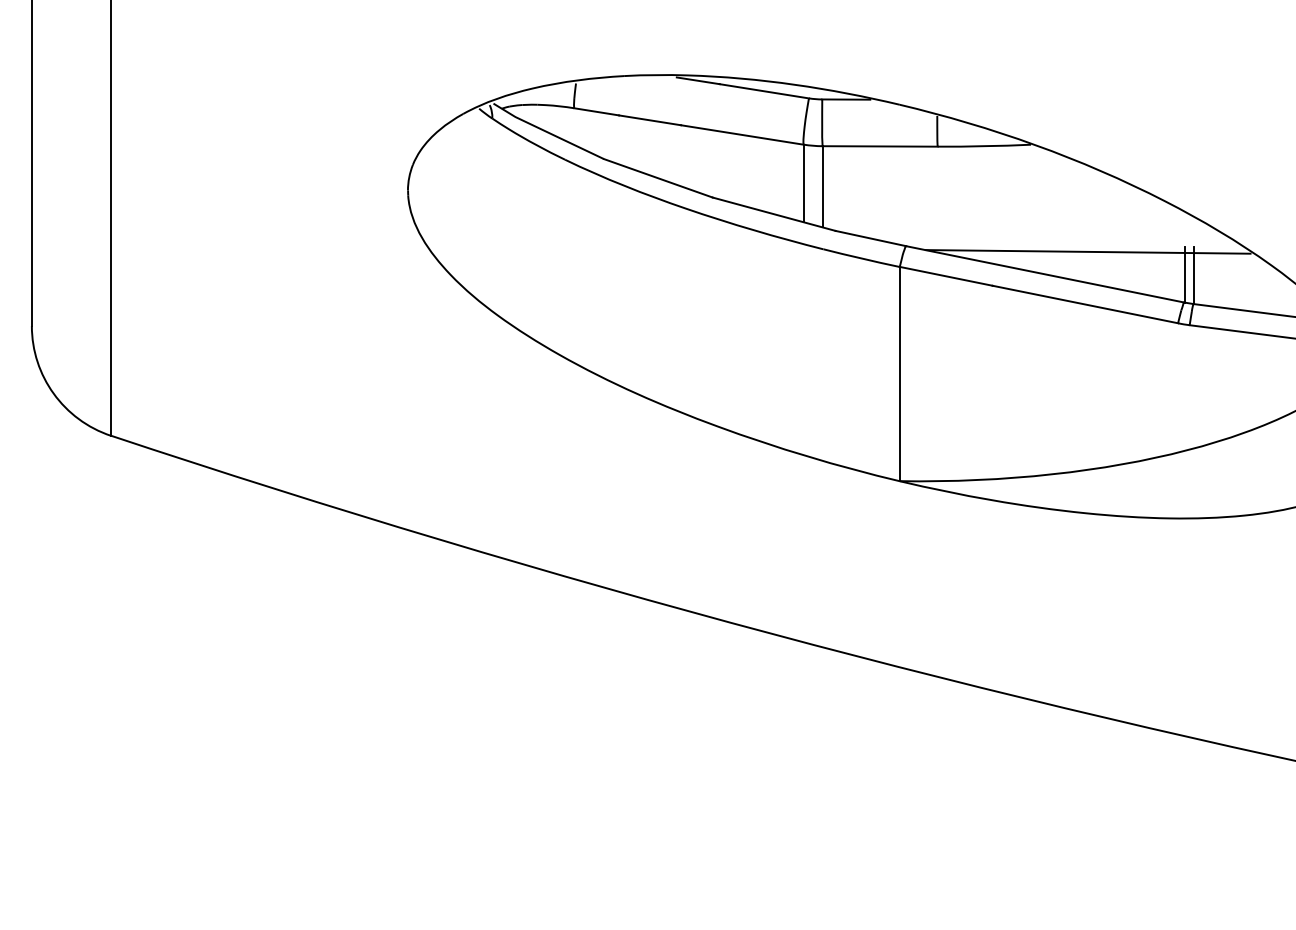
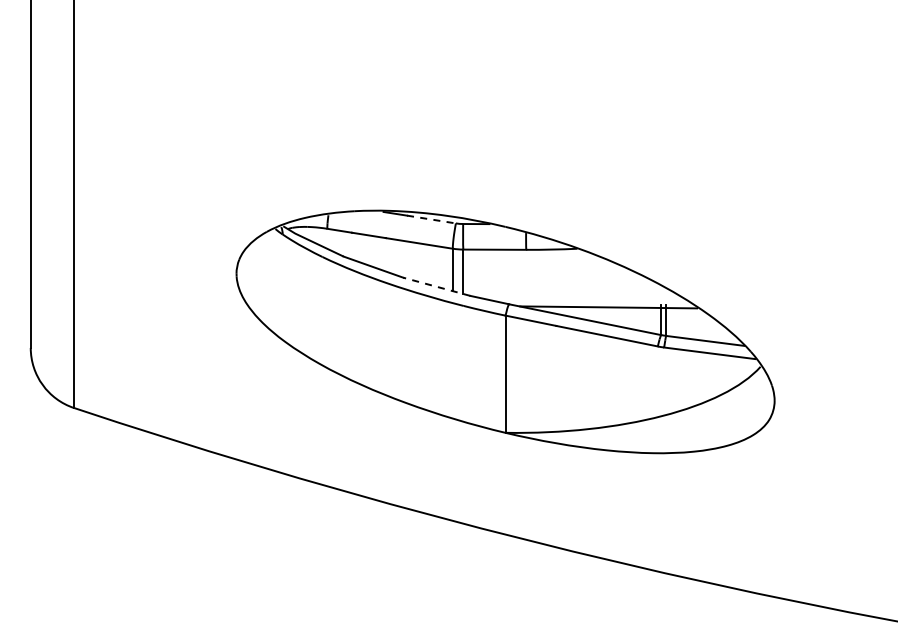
line: (764, 91) -> (431, 219), solid -> dashed
line: (773, 213) -> (436, 286), solid -> dashed

